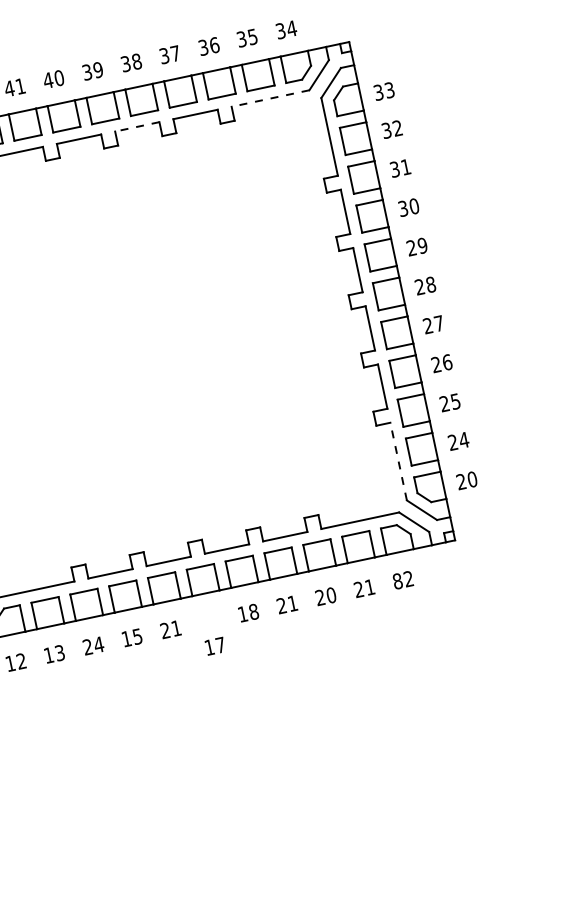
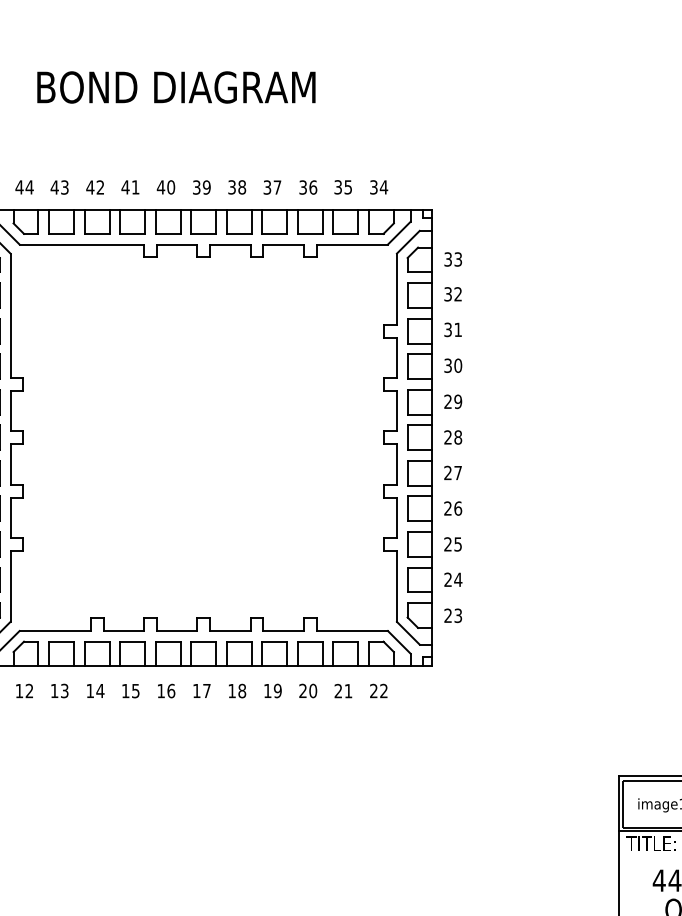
line: (270, 98) -> (352, 244), dashed -> solid
line: (136, 127) -> (229, 244), dashed -> solid
line: (398, 461) -> (396, 586), dashed -> solid
text: (472, 479) -> (458, 615), 20 -> 23
text: (397, 580) -> (373, 690), 82 -> 22
text: (286, 604) -> (272, 690), 21 -> 19
text: (171, 628) -> (166, 690), 21 -> 16
text: (214, 645) -> (201, 690), moved
text: (86, 646) -> (89, 690), 24 -> 14

